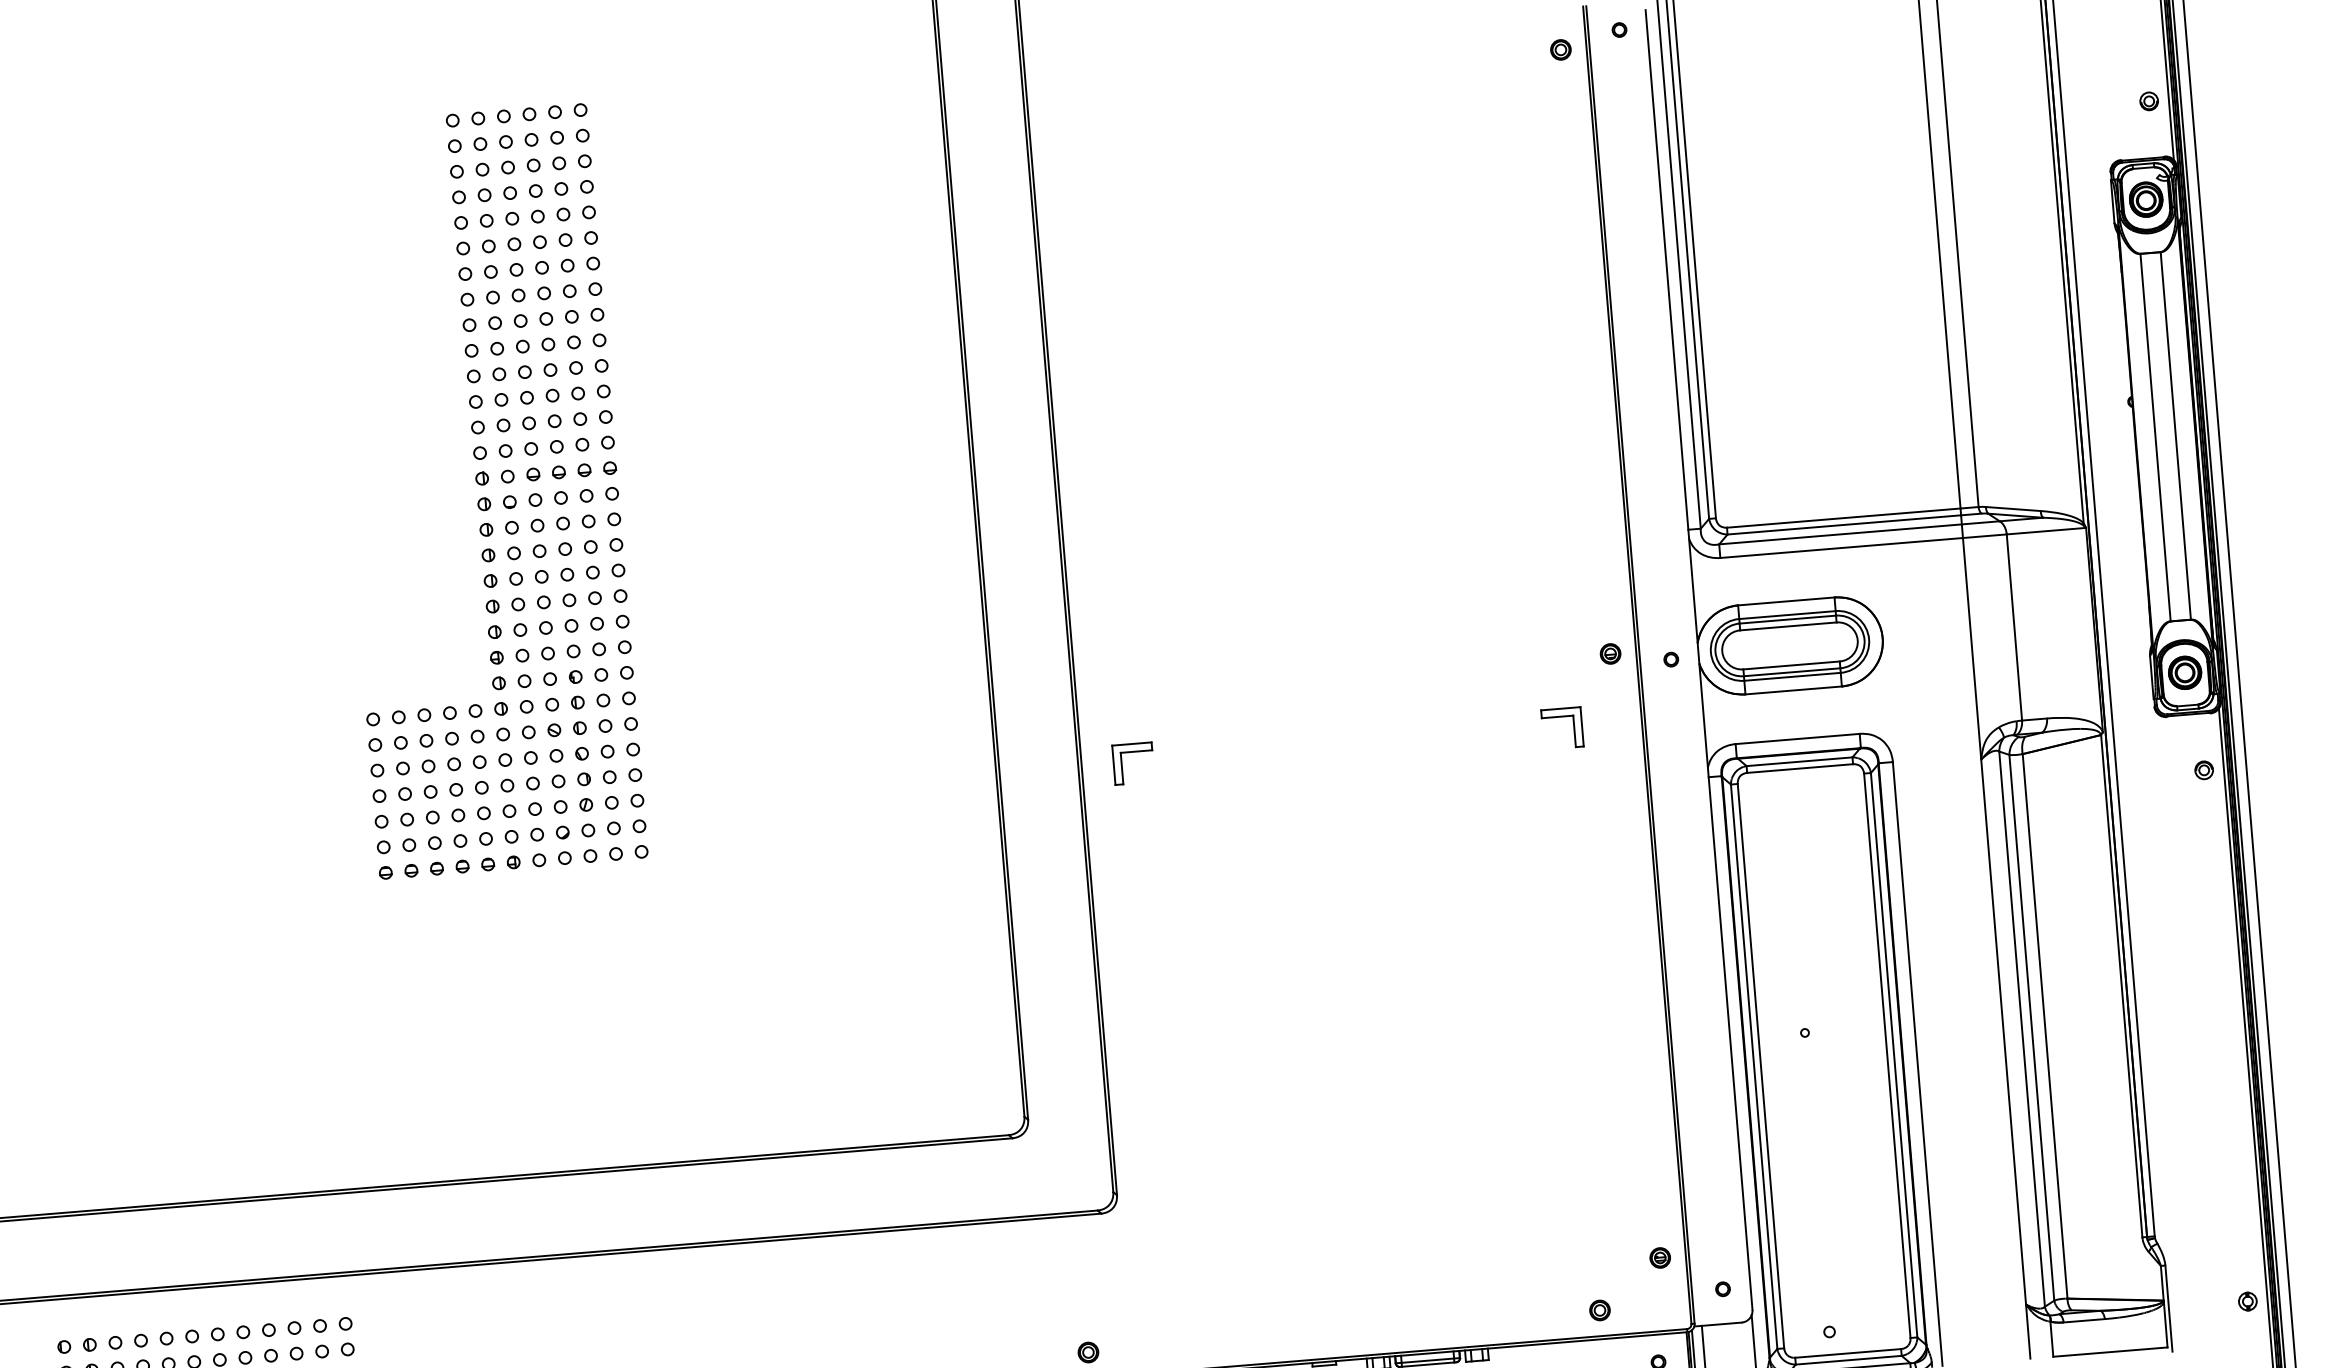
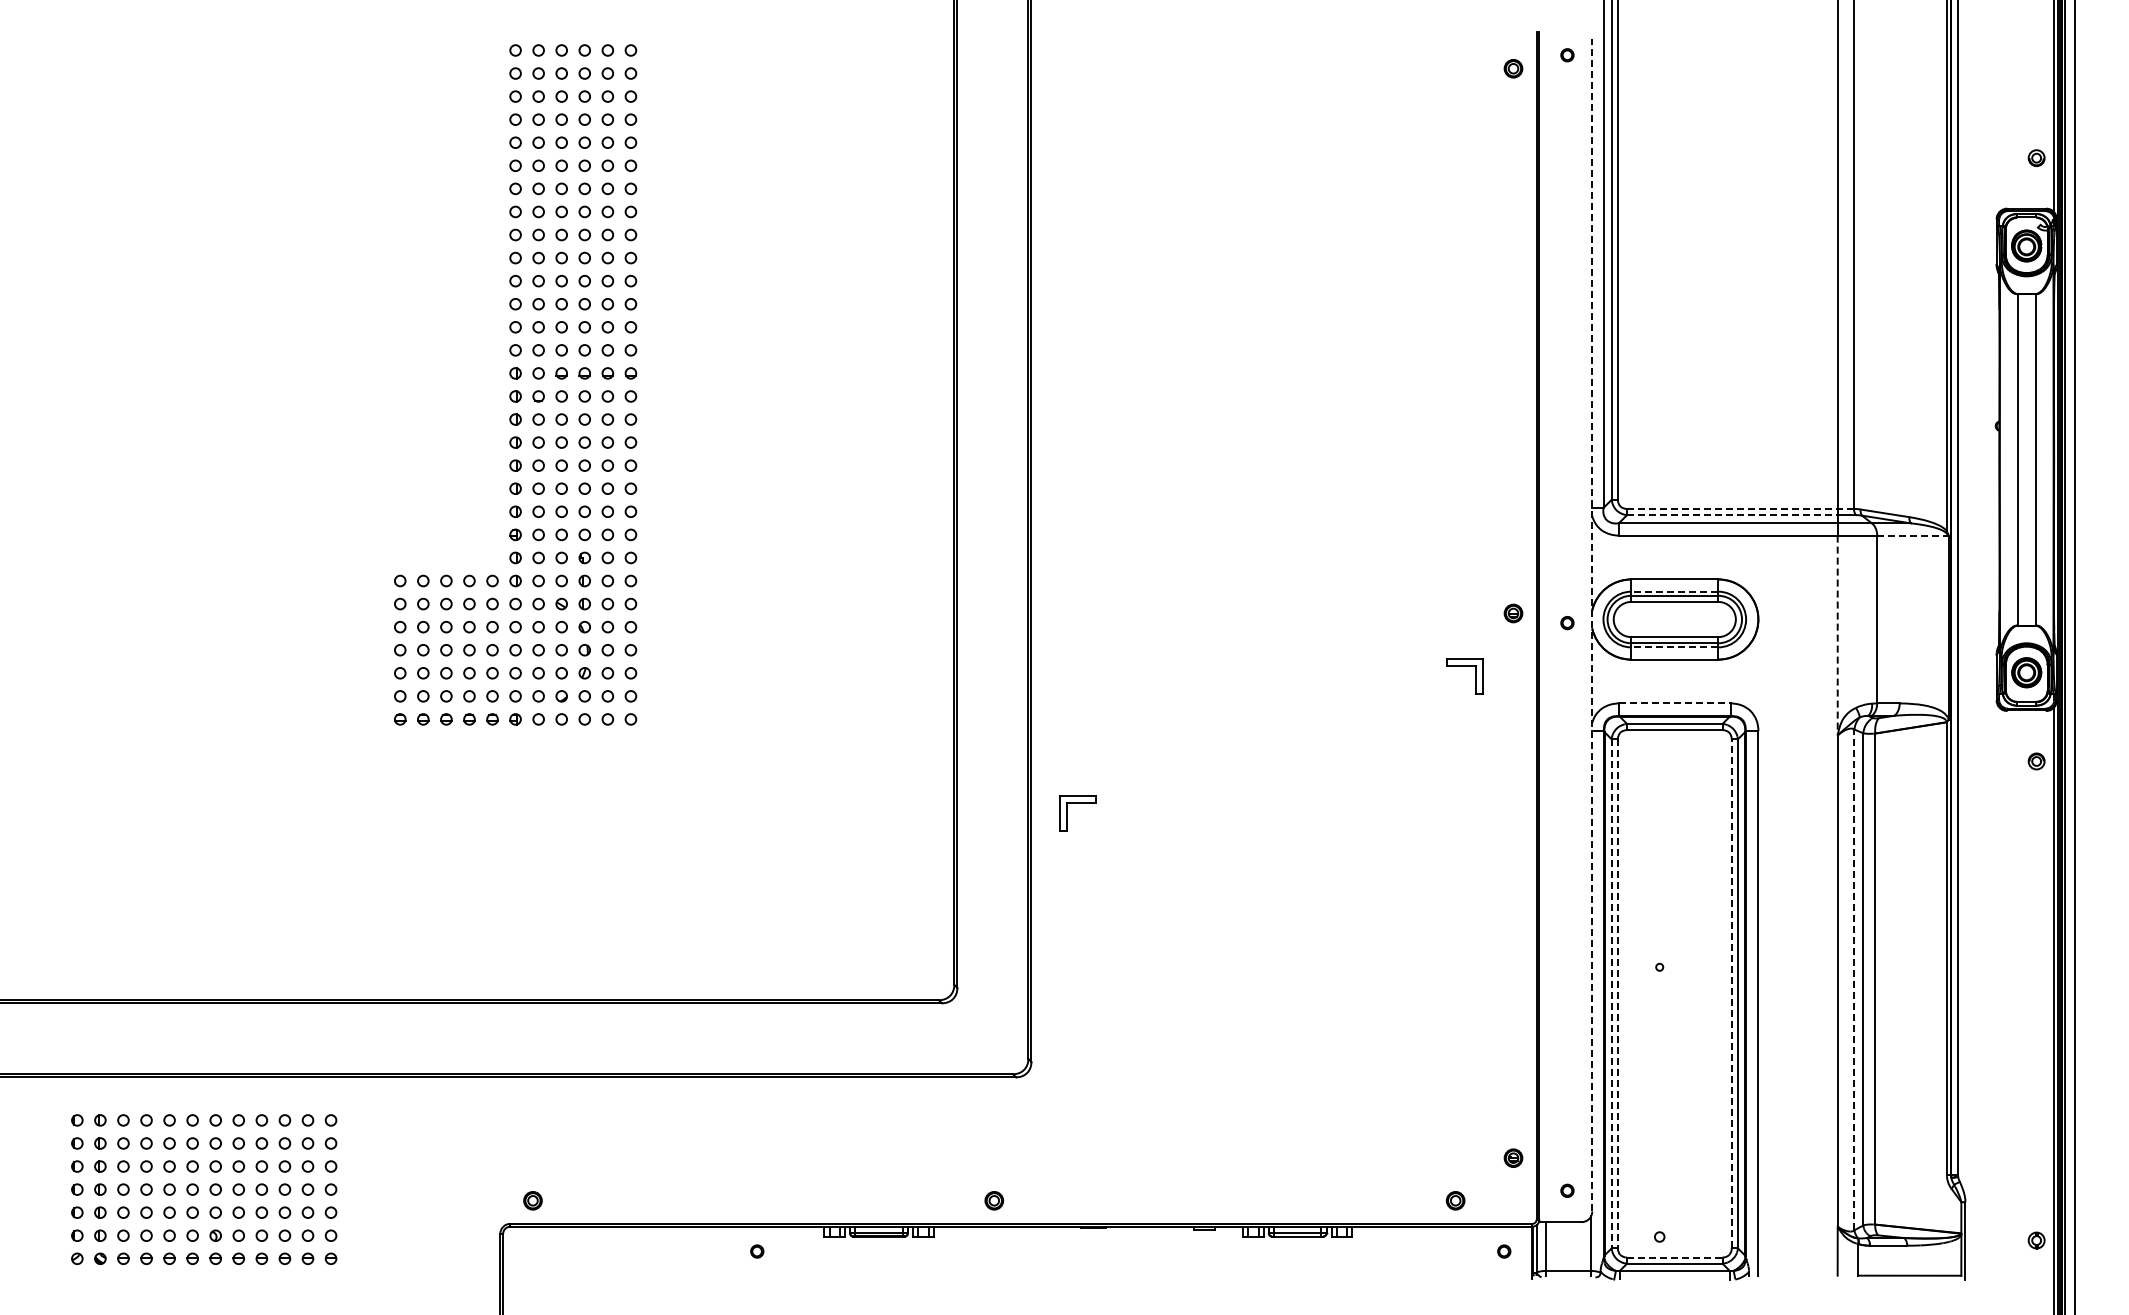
line: (1852, 516) -> (1740, 508), solid -> dashed
line: (1844, 525) -> (1732, 515), solid -> dashed
line: (2045, 531) -> (1912, 535), solid -> dashed
line: (1787, 614) -> (1674, 591), solid -> dashed
line: (1971, 648) -> (1837, 635), solid -> dashed
line: (1699, 658) -> (1592, 624), solid -> dashed
line: (1792, 676) -> (1674, 647), solid -> dashed
line: (1797, 739) -> (1674, 703), solid -> dashed
part: (1131, 752) -> (1077, 803), moved
line: (2022, 1028) -> (1854, 979), solid -> dashed
line: (1886, 1055) -> (1731, 993), solid -> dashed
line: (1760, 1066) -> (1617, 994), solid -> dashed
line: (1753, 1067) -> (1611, 994), solid -> dashed
line: (1847, 1353) -> (1674, 1257), solid -> dashed

